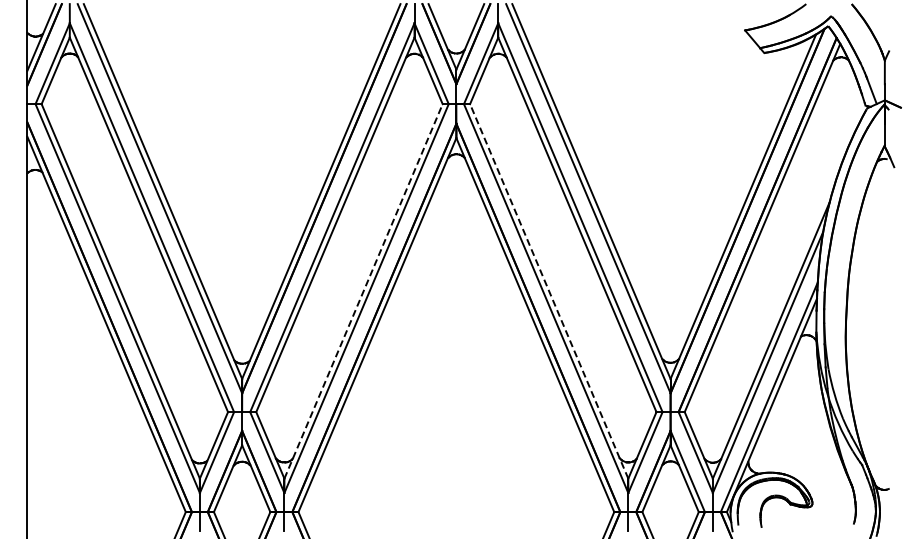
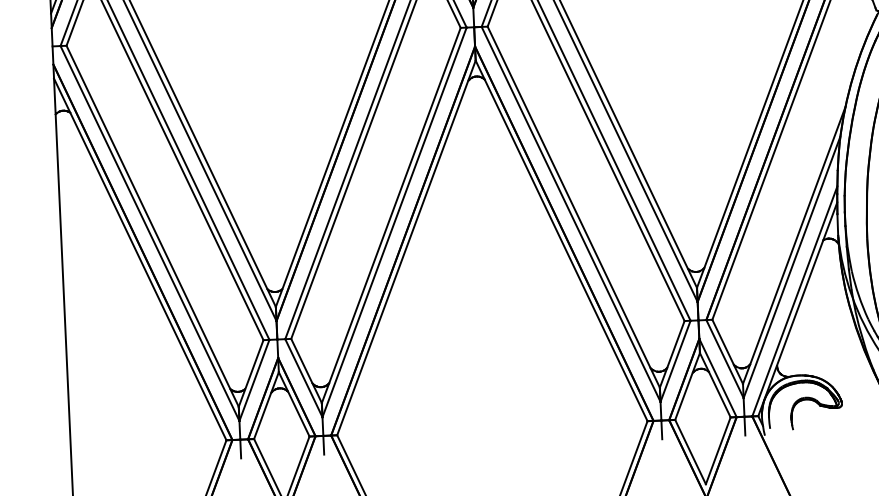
line: (363, 290) -> (391, 214), dashed -> solid
line: (549, 290) -> (574, 206), dashed -> solid

